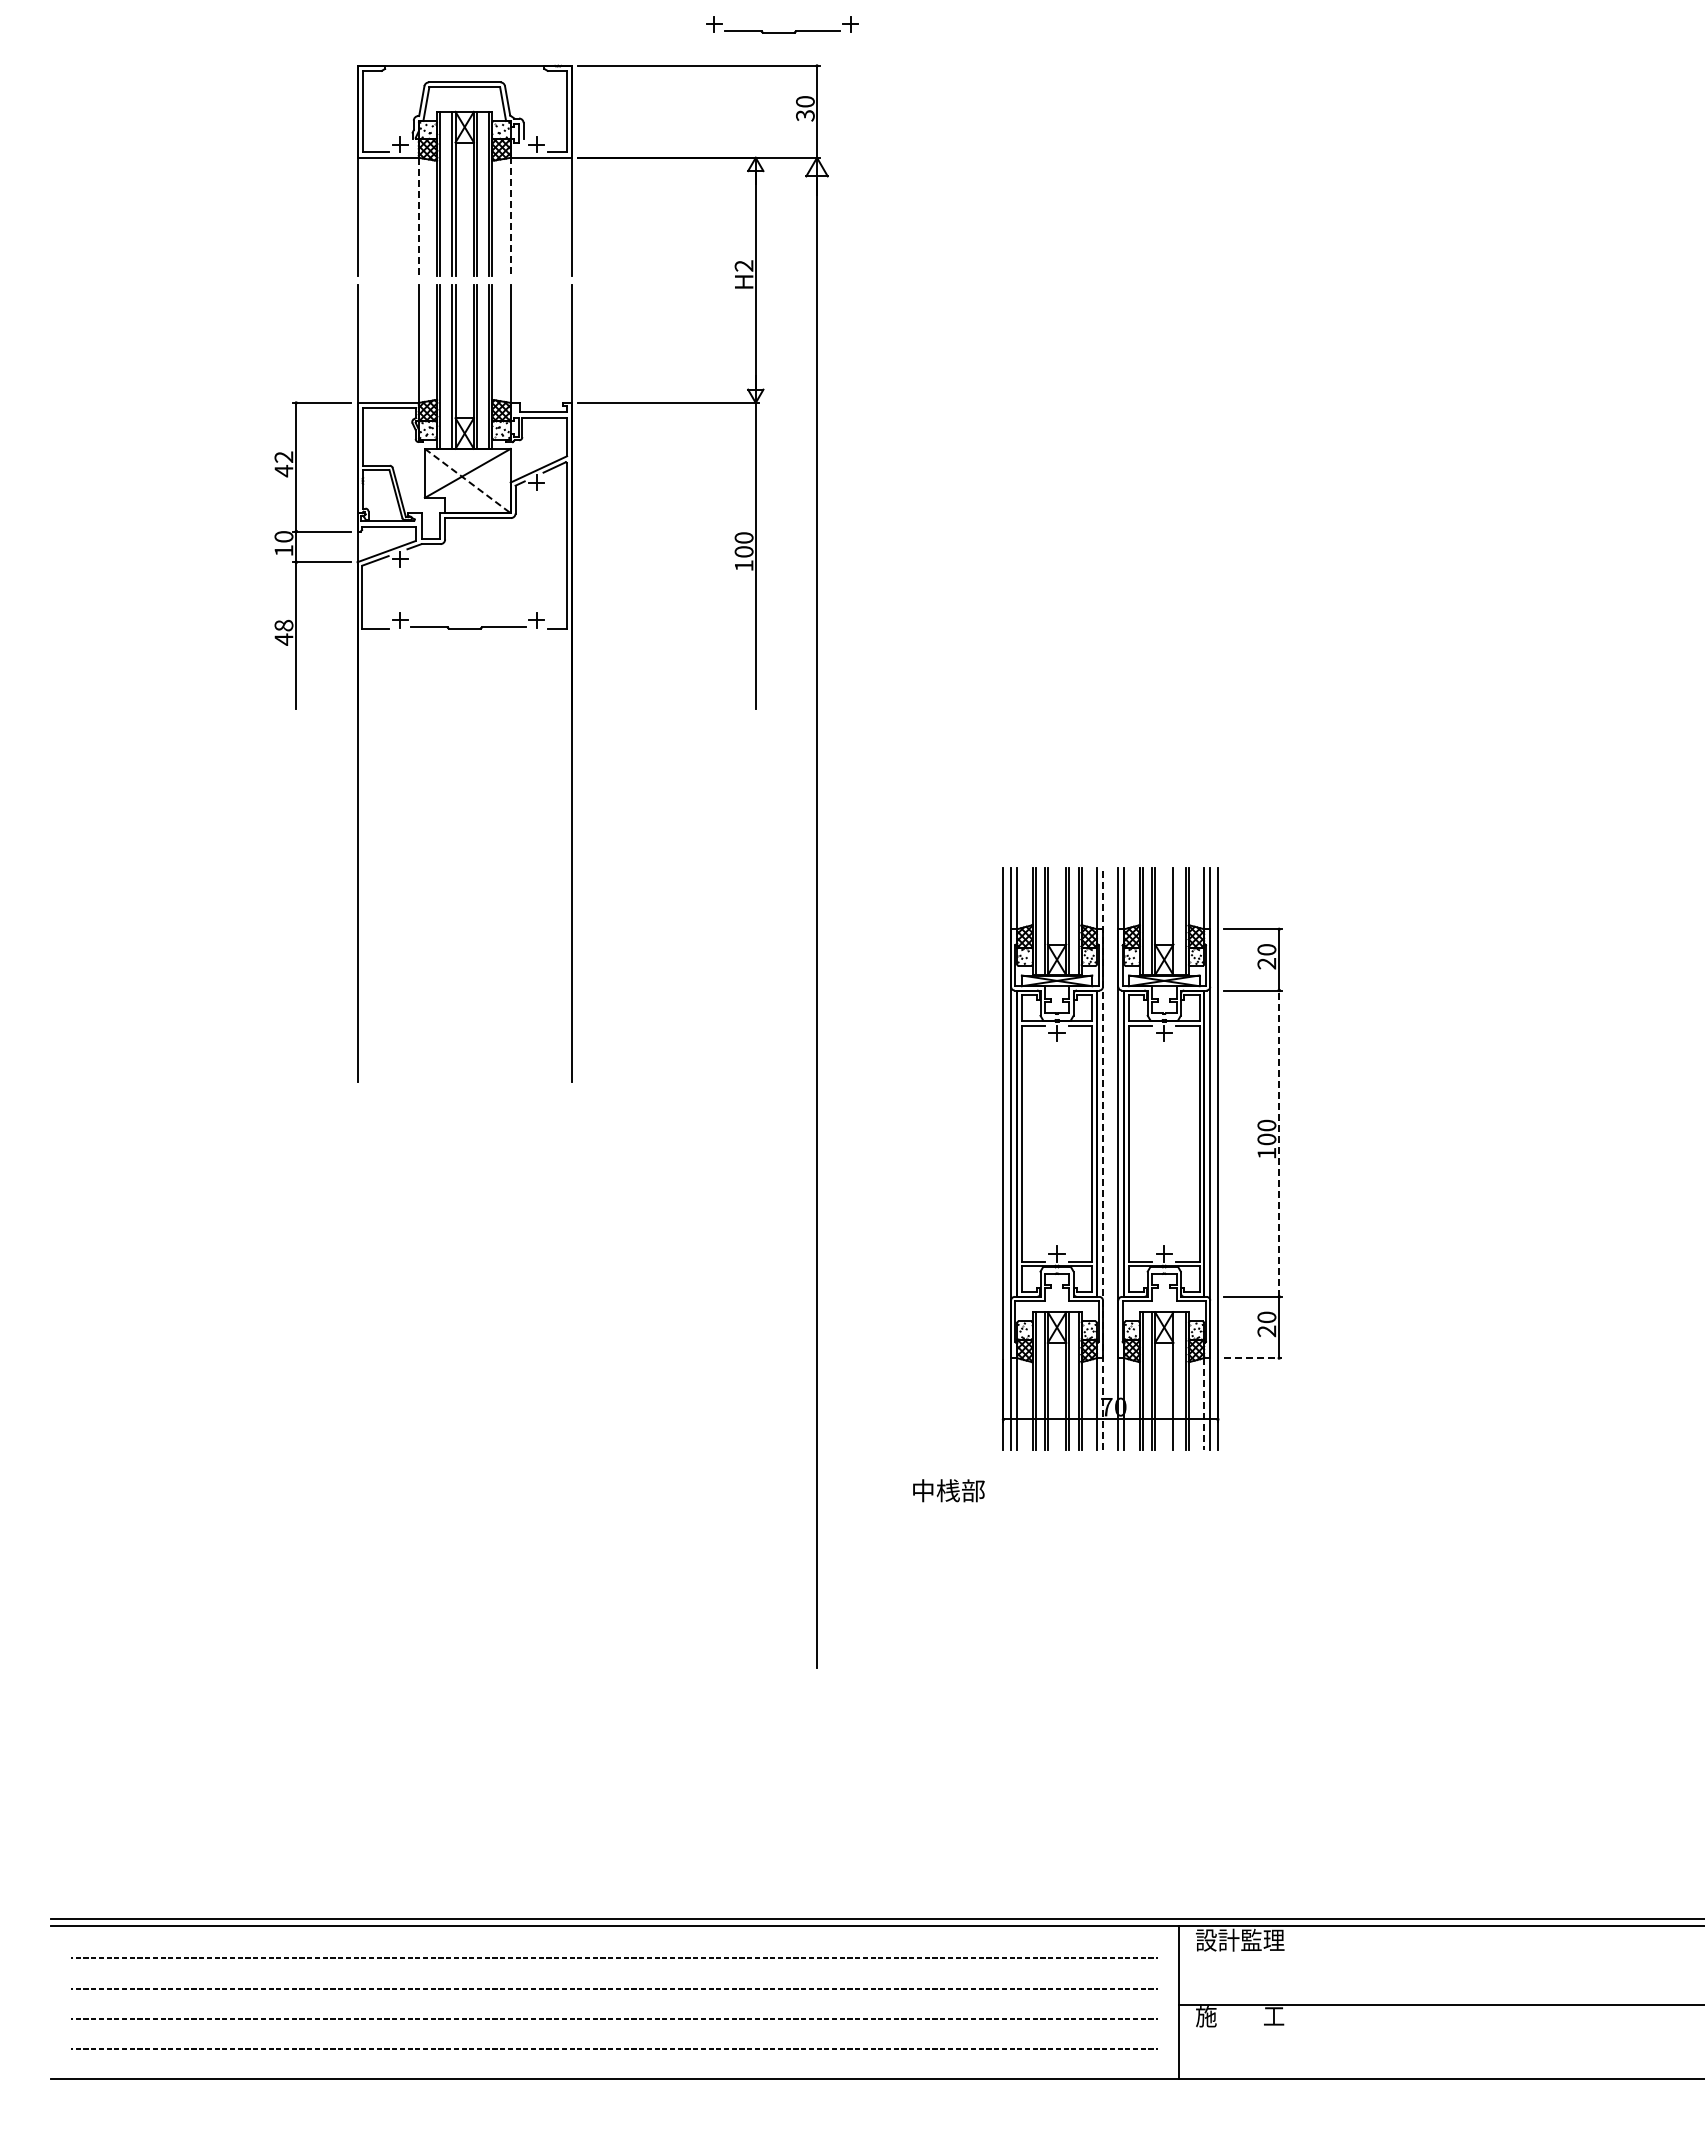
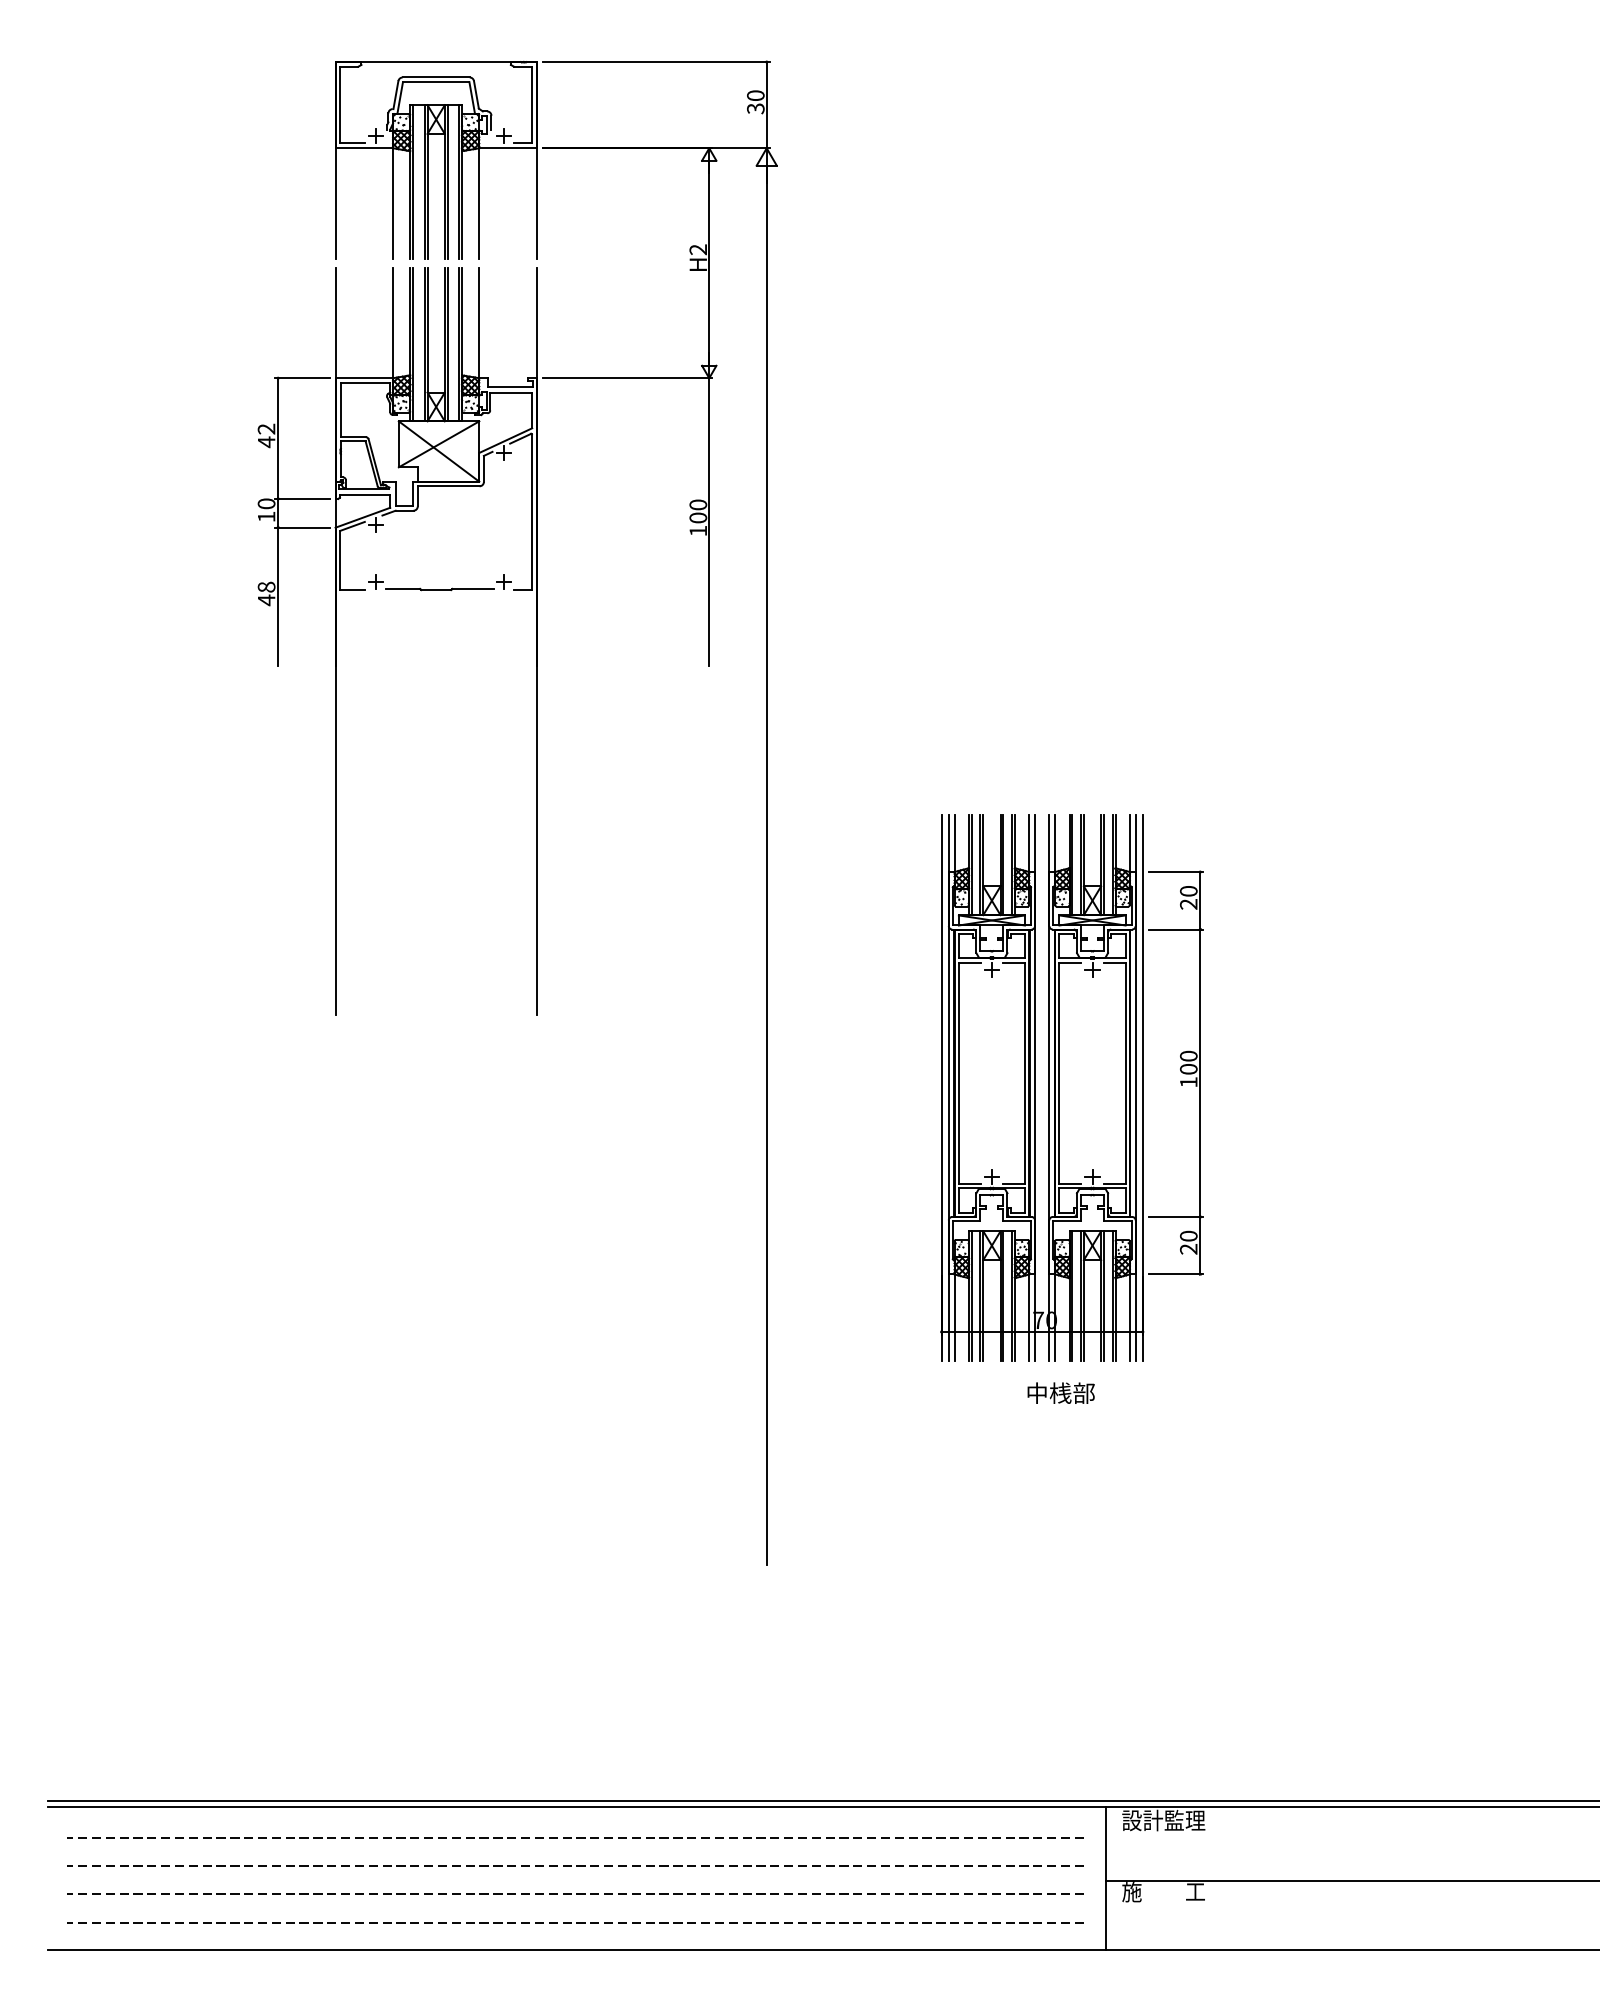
part: (782, 32) -> (734, 30), removed
line: (418, 216) -> (392, 203), dashed -> solid
line: (510, 217) -> (479, 204), dashed -> solid
line: (467, 481) -> (438, 451), dashed -> solid
line: (1176, 921) -> (1103, 864), added
line: (1279, 1143) -> (1200, 1073), dashed -> solid
line: (1103, 1158) -> (1035, 1087), dashed -> solid
line: (1253, 1358) -> (1176, 1274), dashed -> solid
line: (1176, 1381) -> (1103, 1296), added
line: (1204, 1404) -> (1130, 1317), dashed -> solid
text: (948, 1490) -> (1060, 1392), moved

